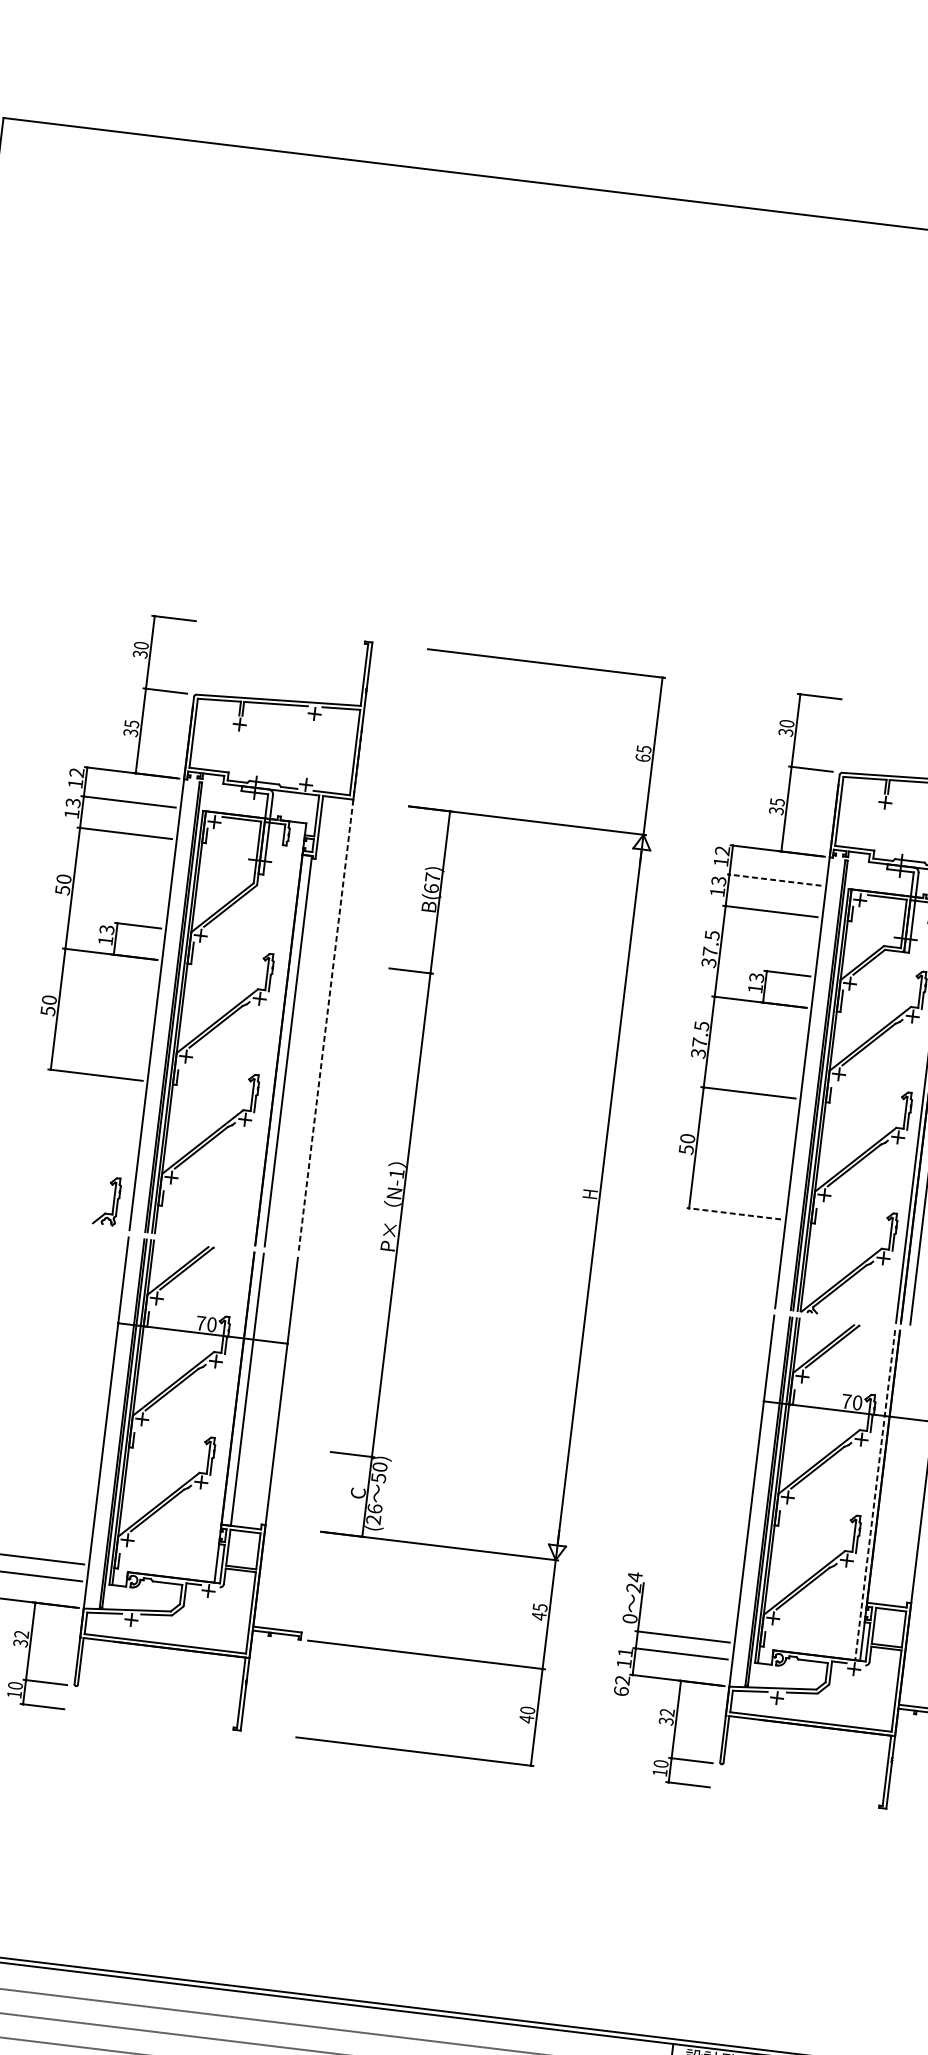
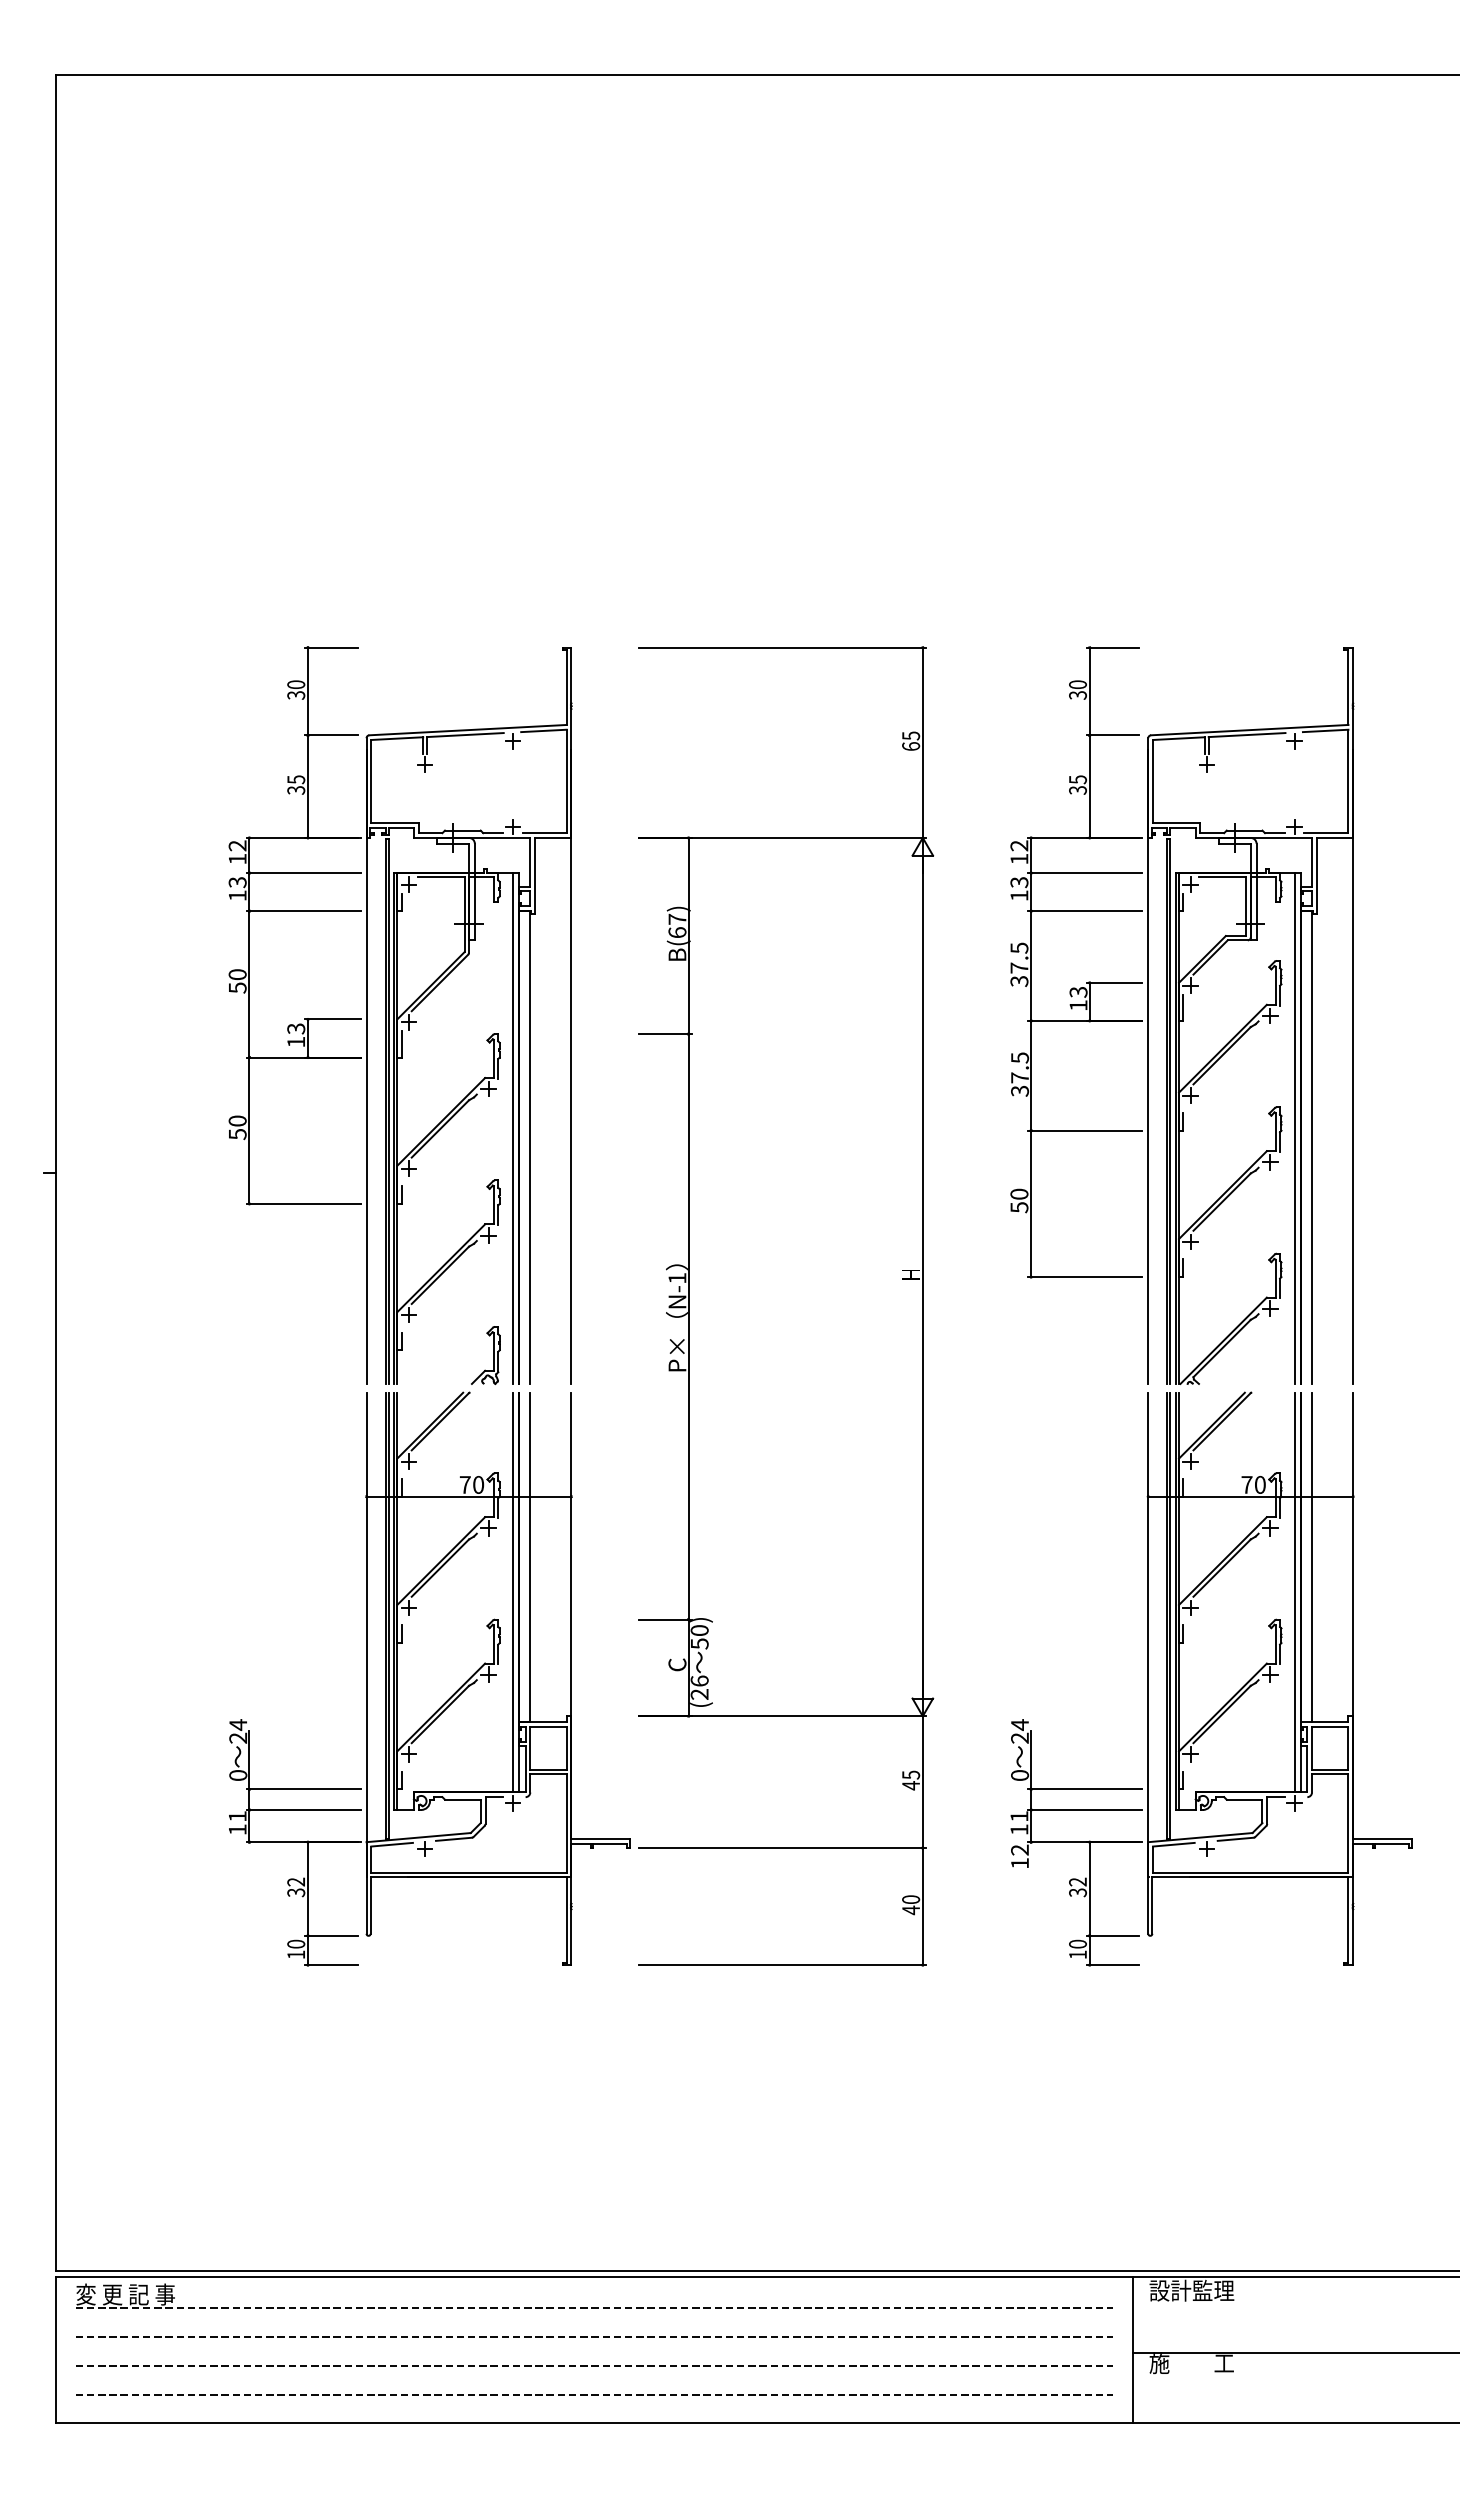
line: (773, 880) -> (1084, 873), dashed -> solid
line: (330, 989) -> (571, 1067), dashed -> solid
line: (275, 1033) -> (512, 1128), added
part: (113, 1201) -> (493, 1355), moved
line: (733, 1213) -> (1084, 1277), dashed -> solid
line: (229, 1416) -> (512, 1592), added
line: (892, 1467) -> (1311, 1557), added
line: (875, 1495) -> (1294, 1592), dashed -> solid
text: (621, 1690) -> (1020, 1862), 62 -> 12

